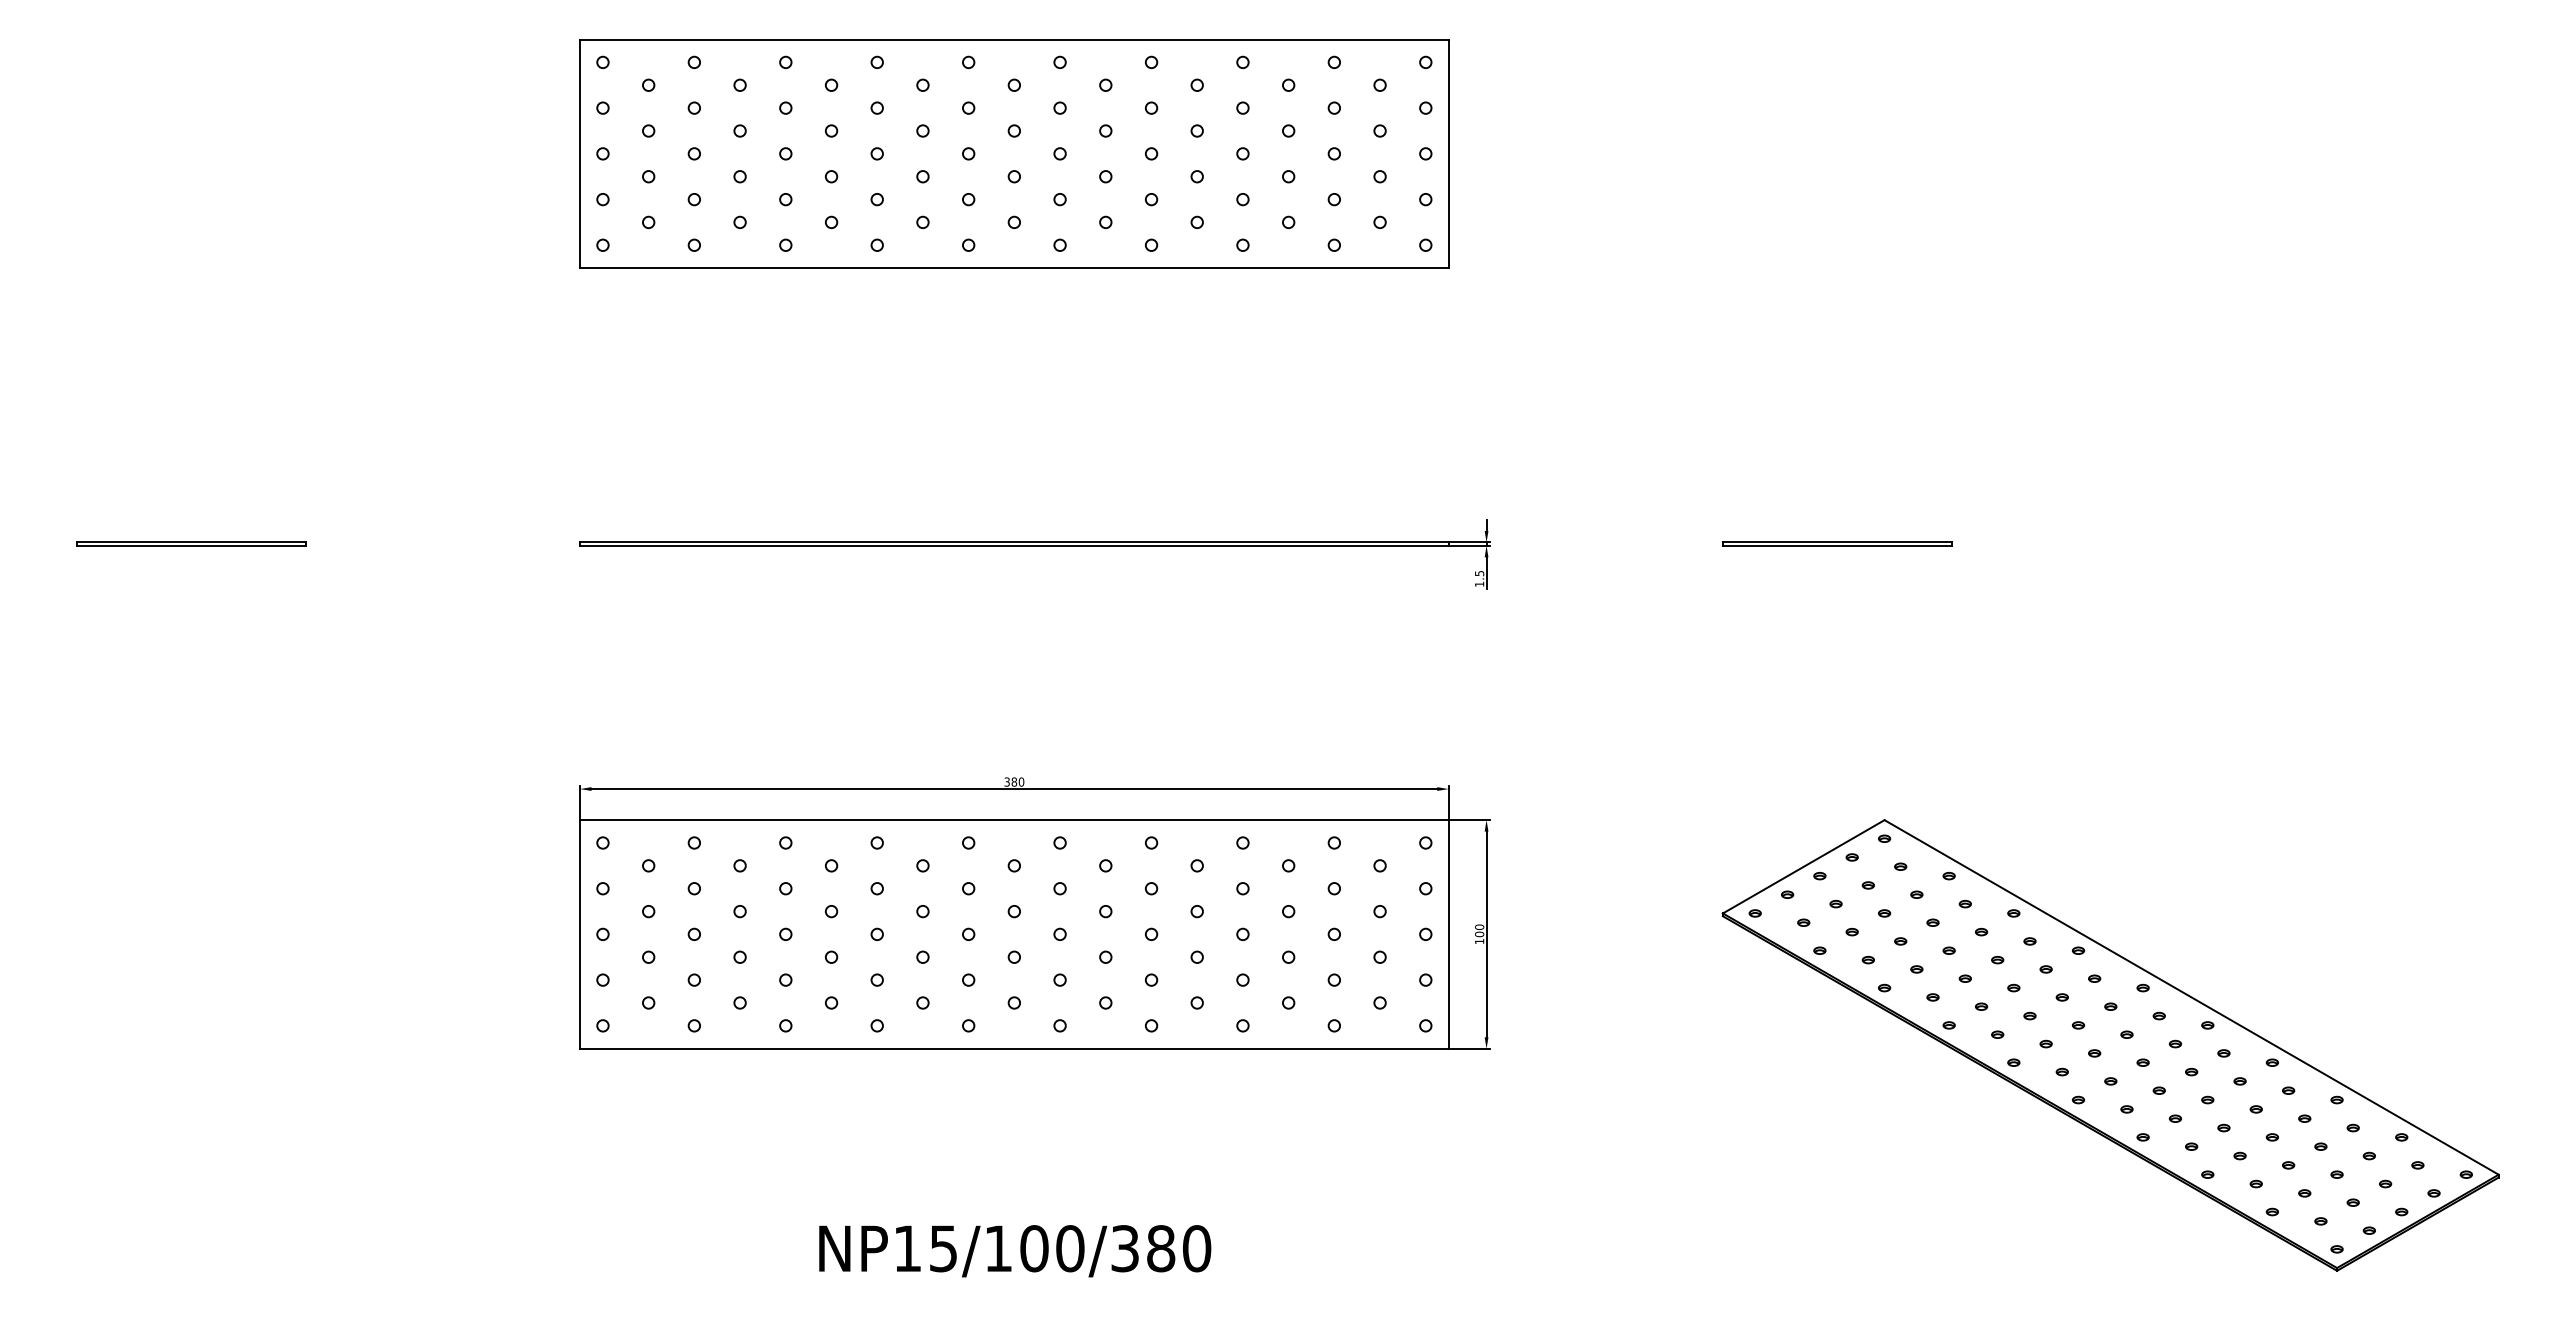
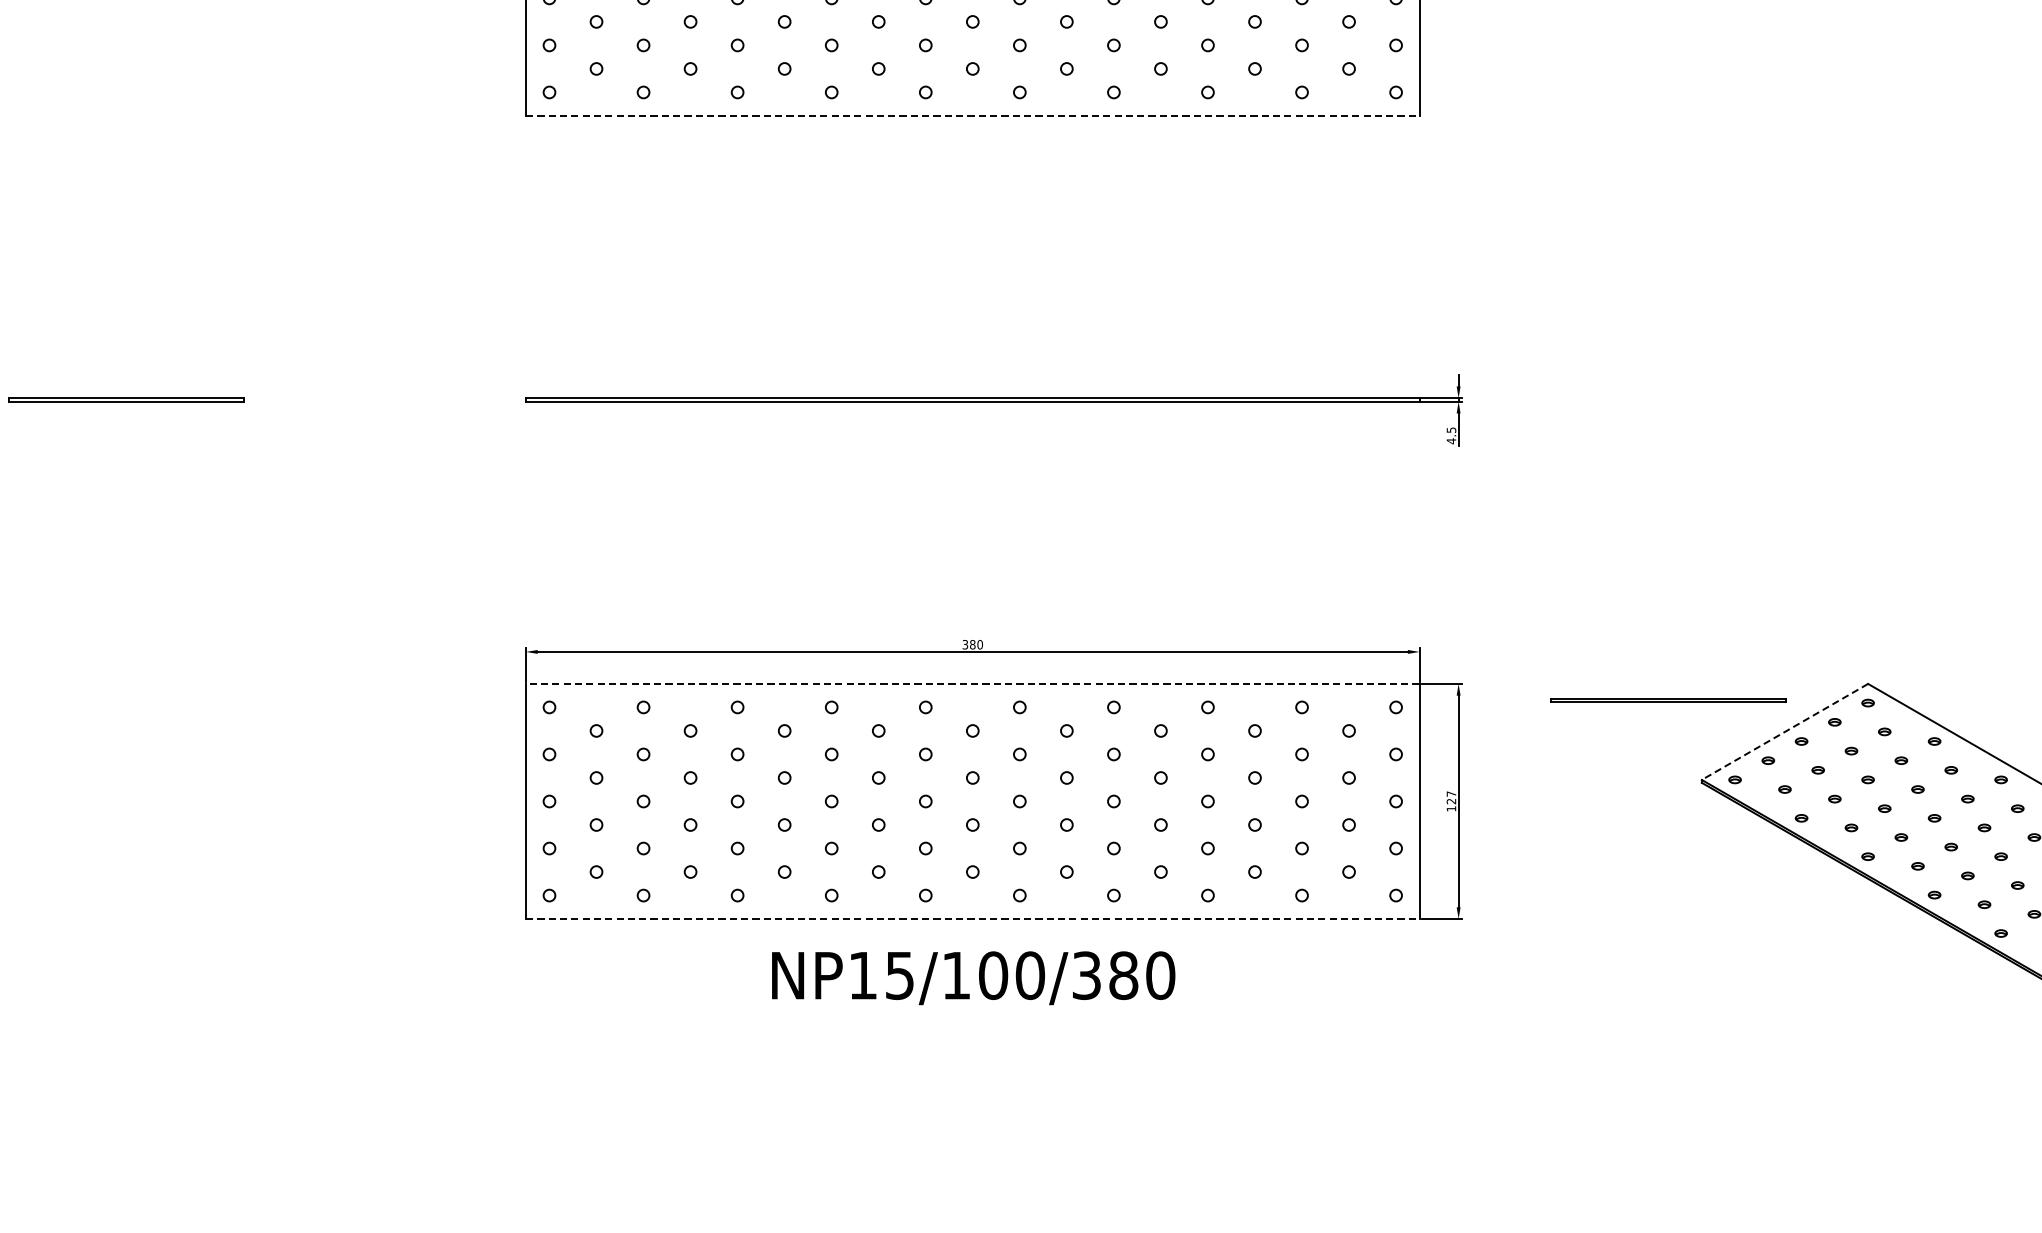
line: (1014, 268) -> (972, 116), solid -> dashed
part: (1837, 543) -> (1668, 699), moved
text: (1479, 584) -> (1451, 441), 1.5 -> 4.5
line: (1013, 820) -> (971, 684), solid -> dashed
line: (1803, 867) -> (1784, 732), solid -> dashed
text: (1479, 930) -> (1451, 797), 100 -> 127
line: (1014, 1048) -> (972, 918), solid -> dashed
text: (1015, 1251) -> (973, 978), moved

